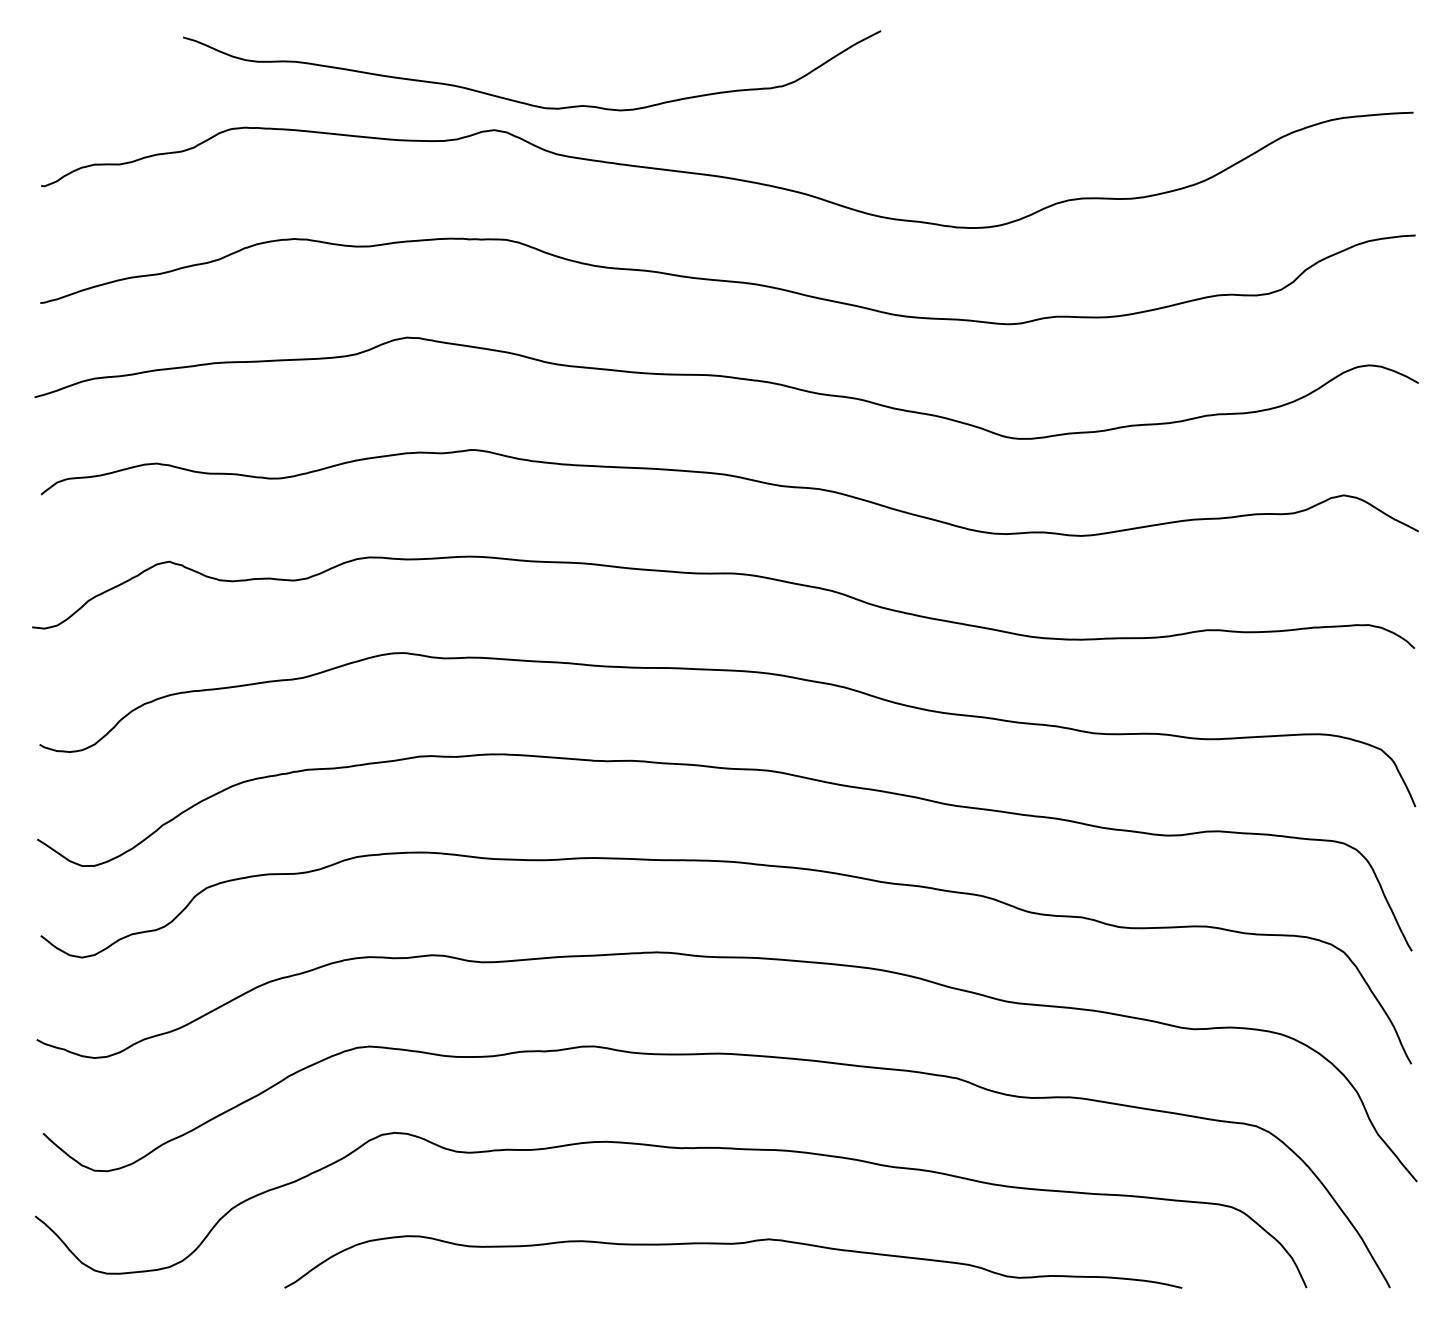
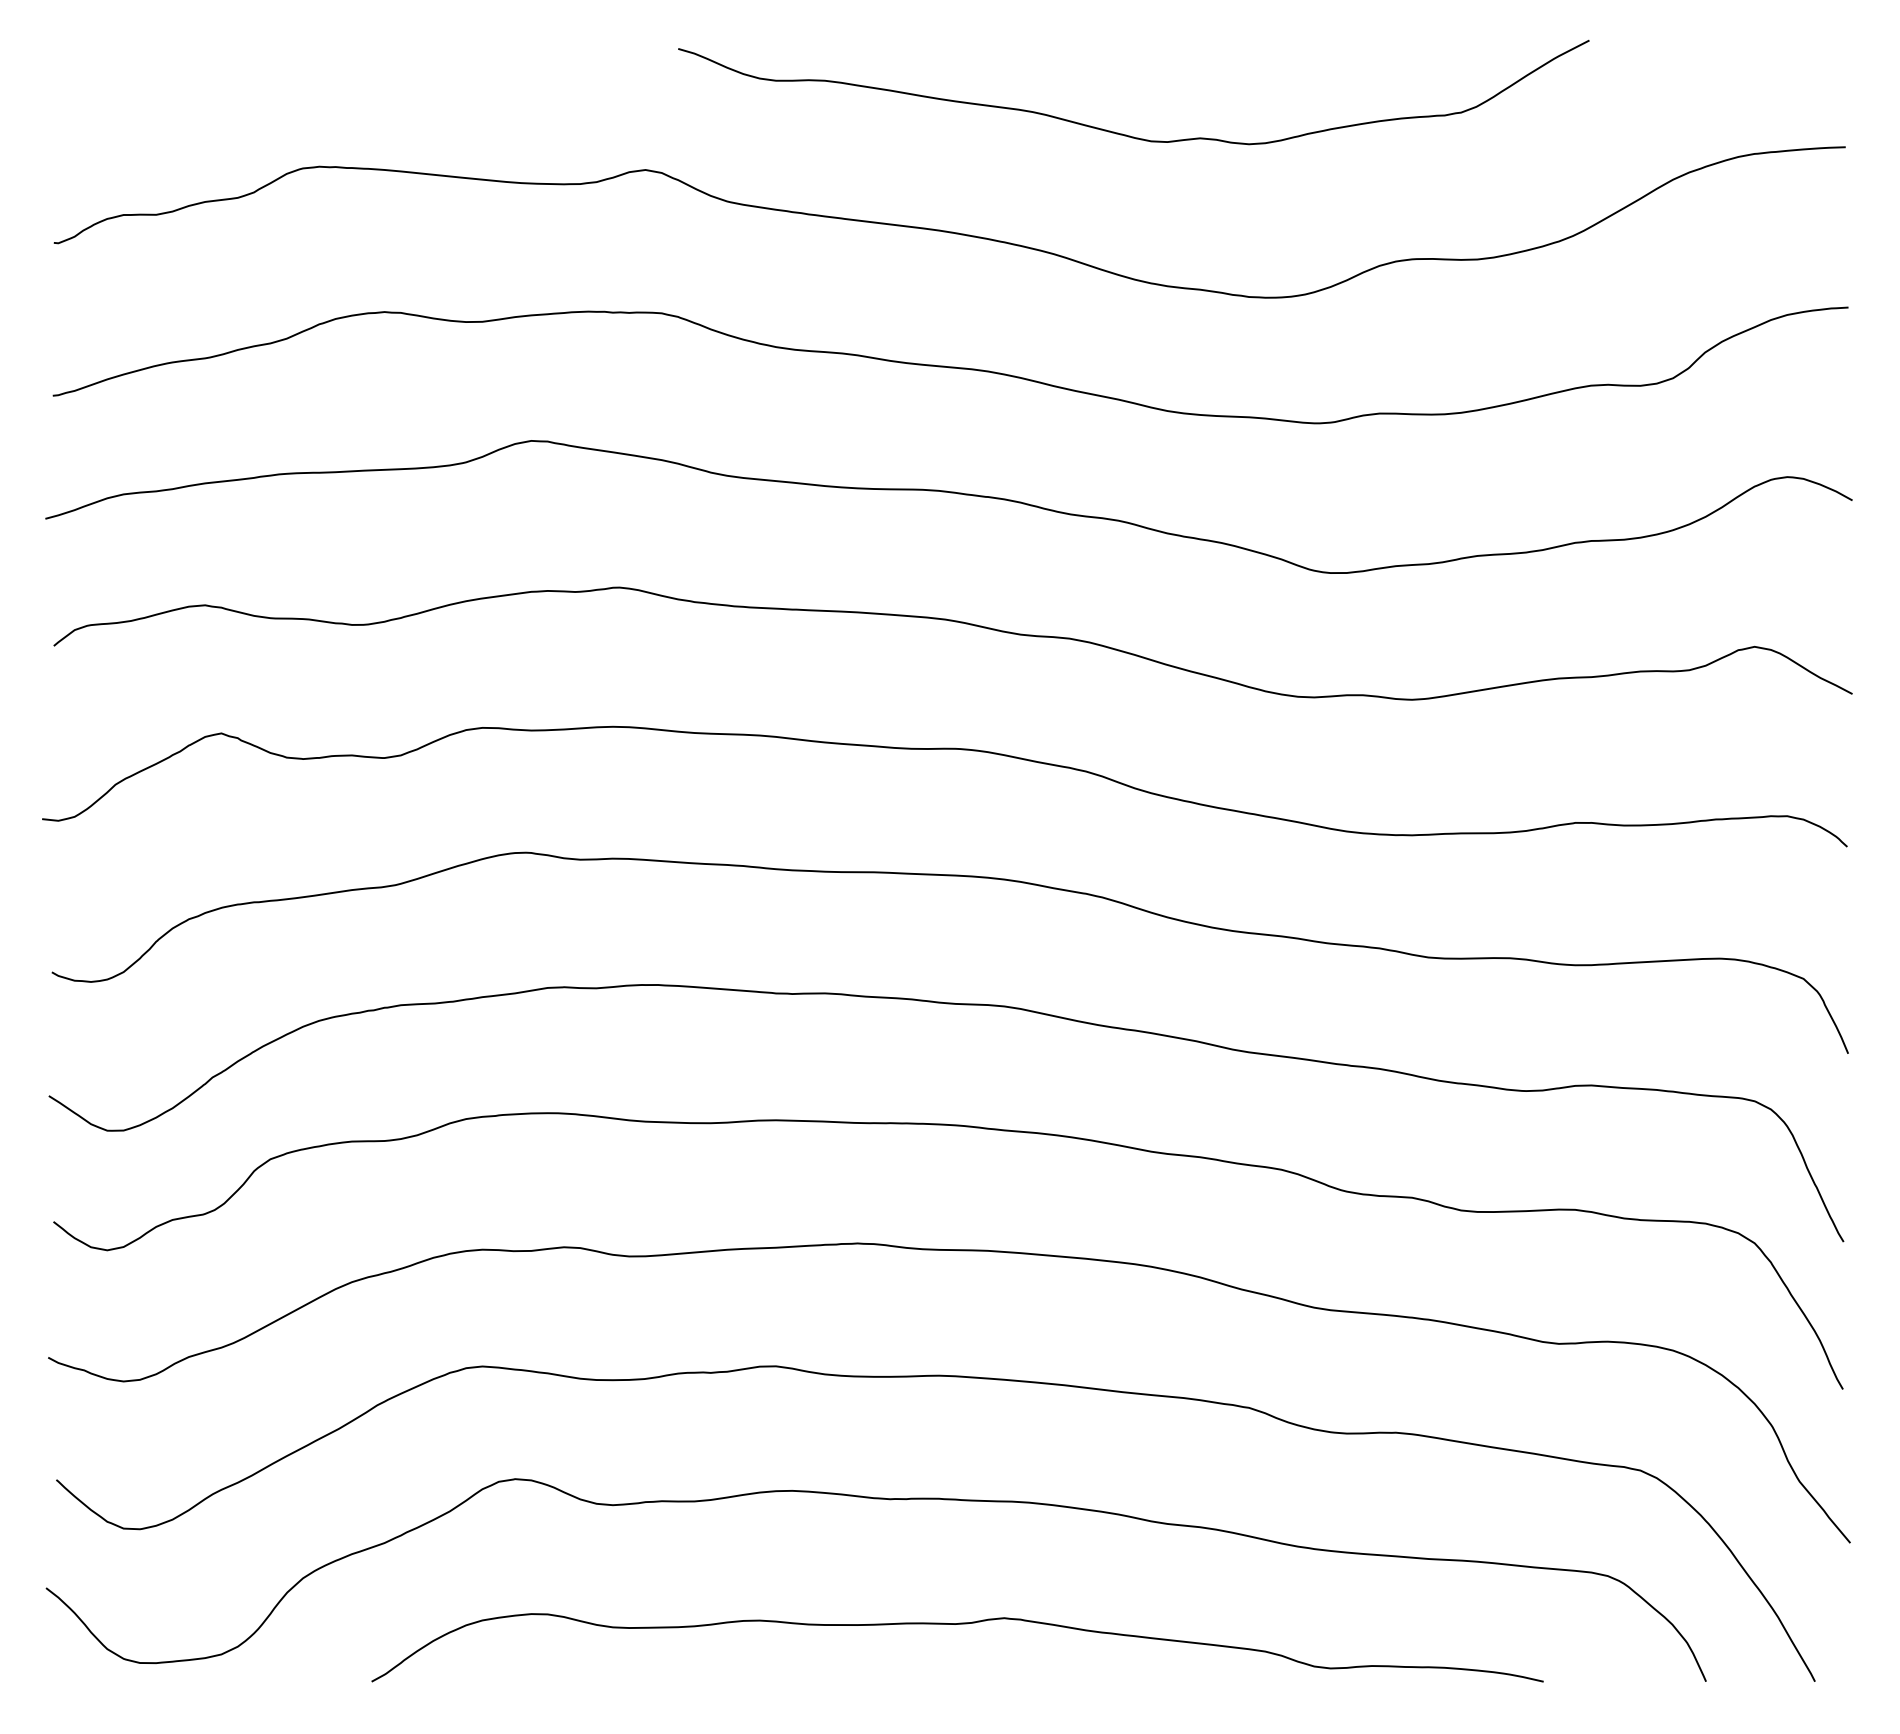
curve: (523, 102) -> (1122, 133), moved

